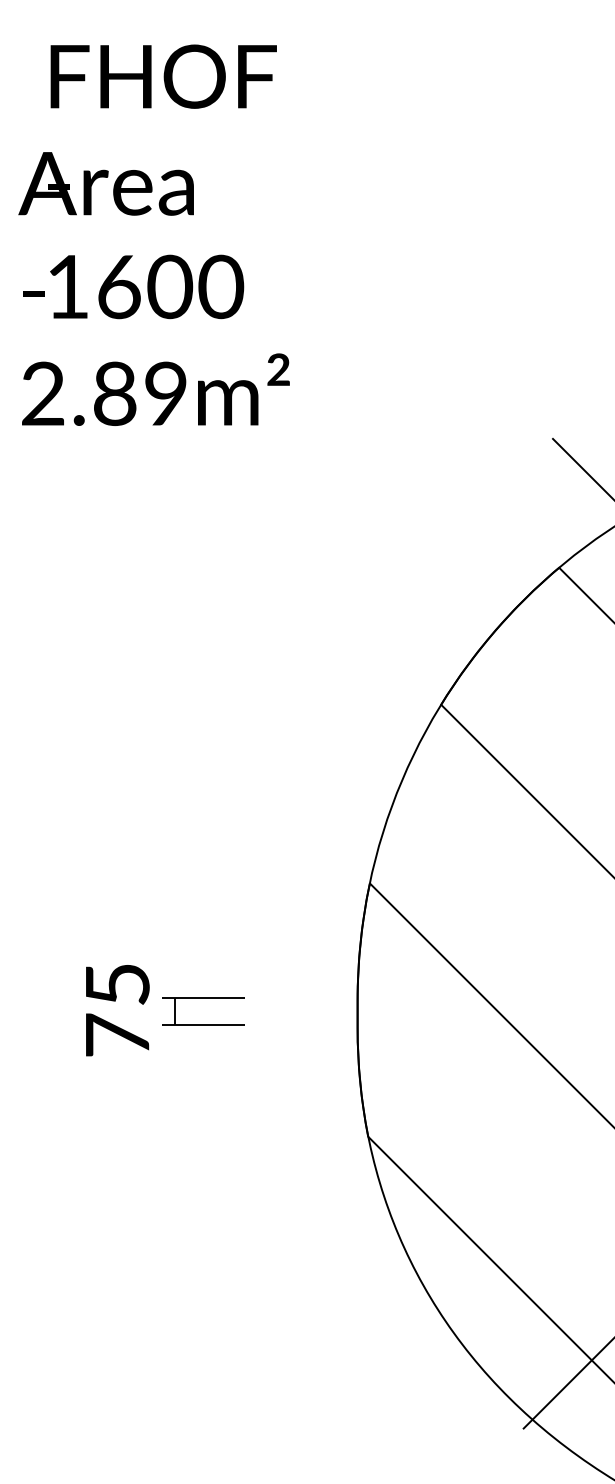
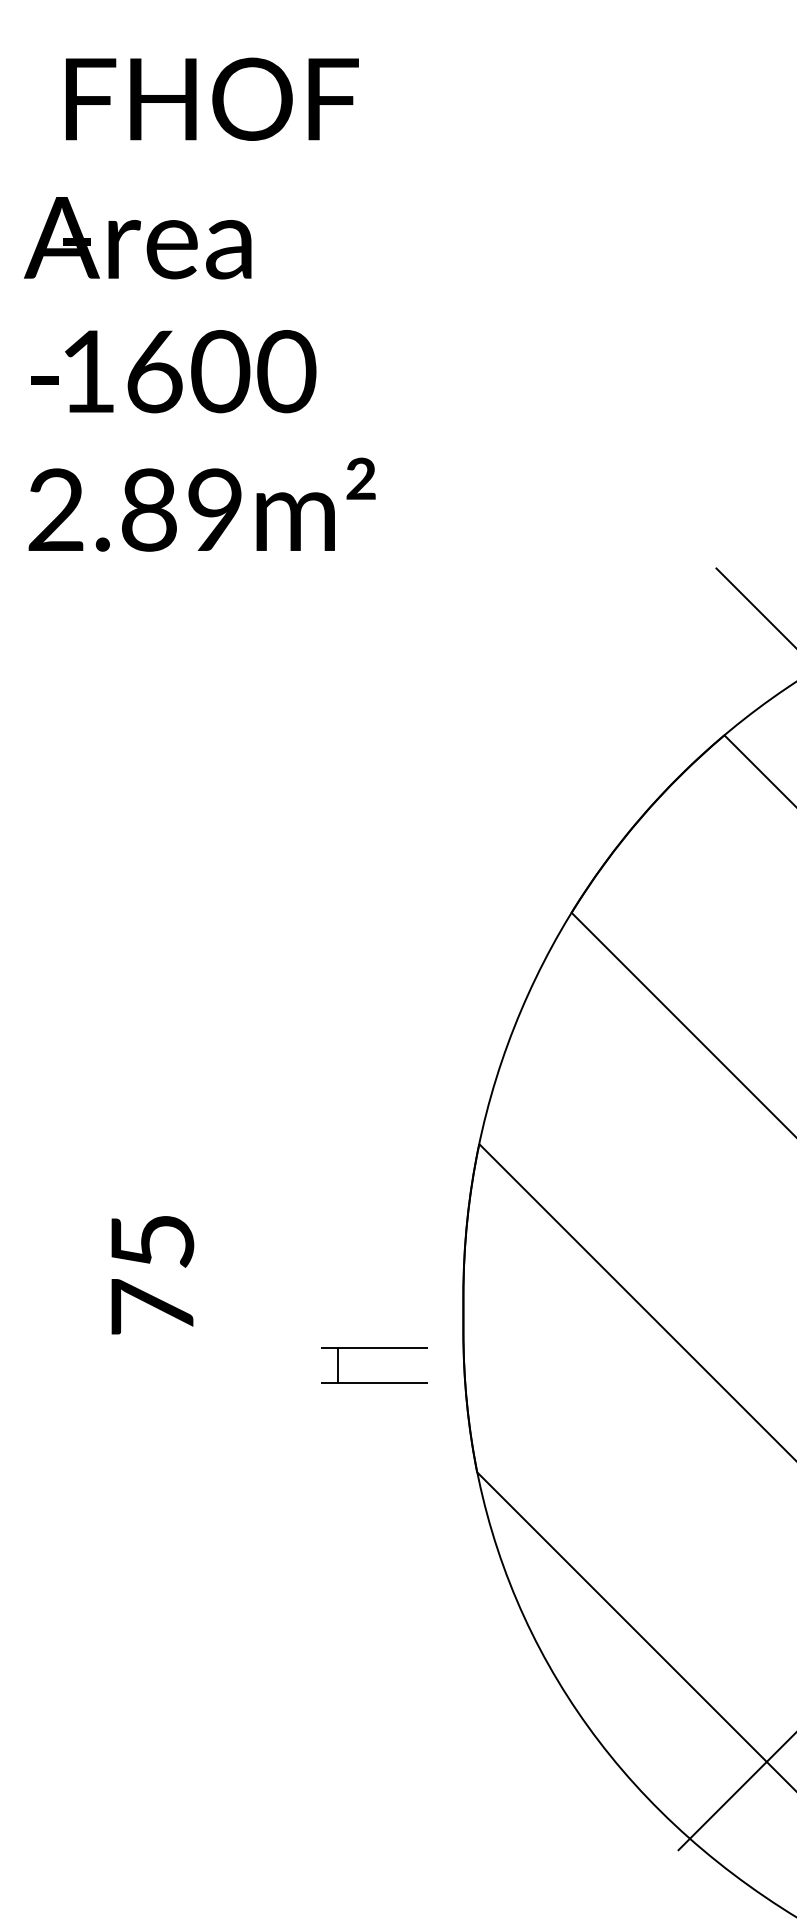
part: (203, 998) -> (375, 1348), moved
text: (117, 1010) -> (152, 1275), moved

